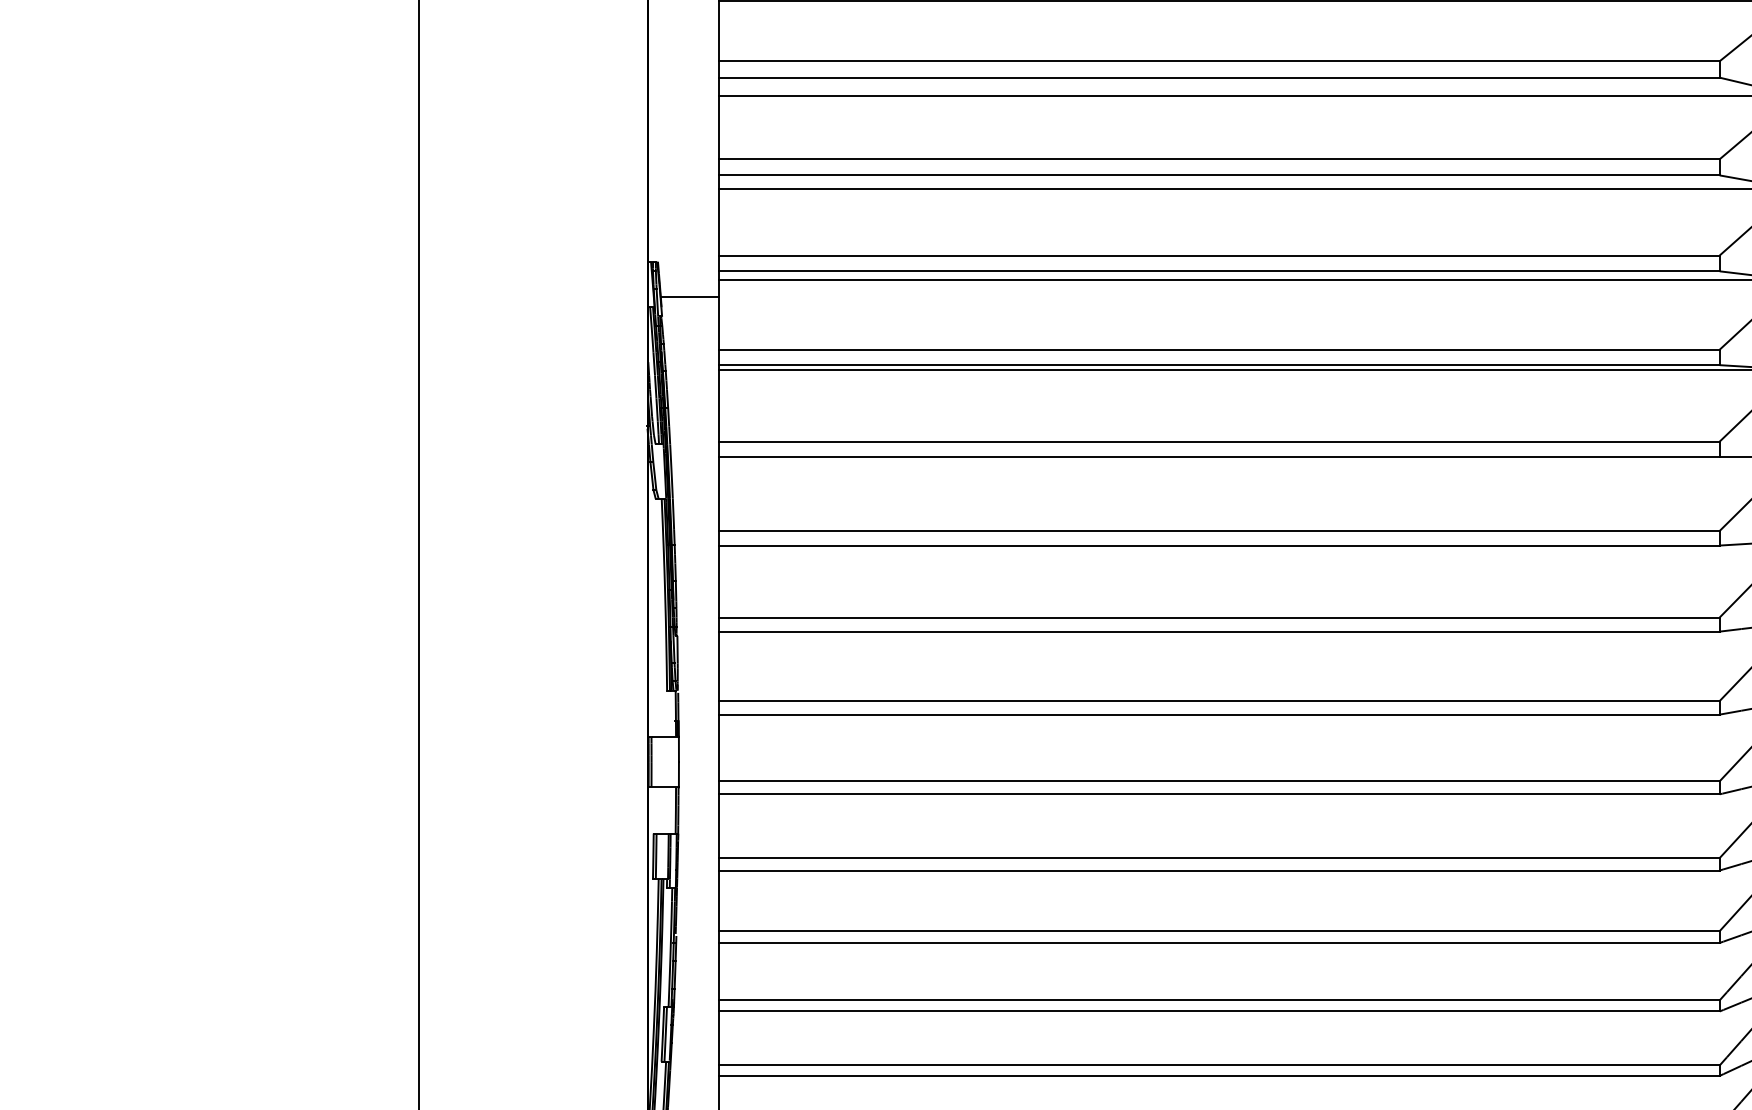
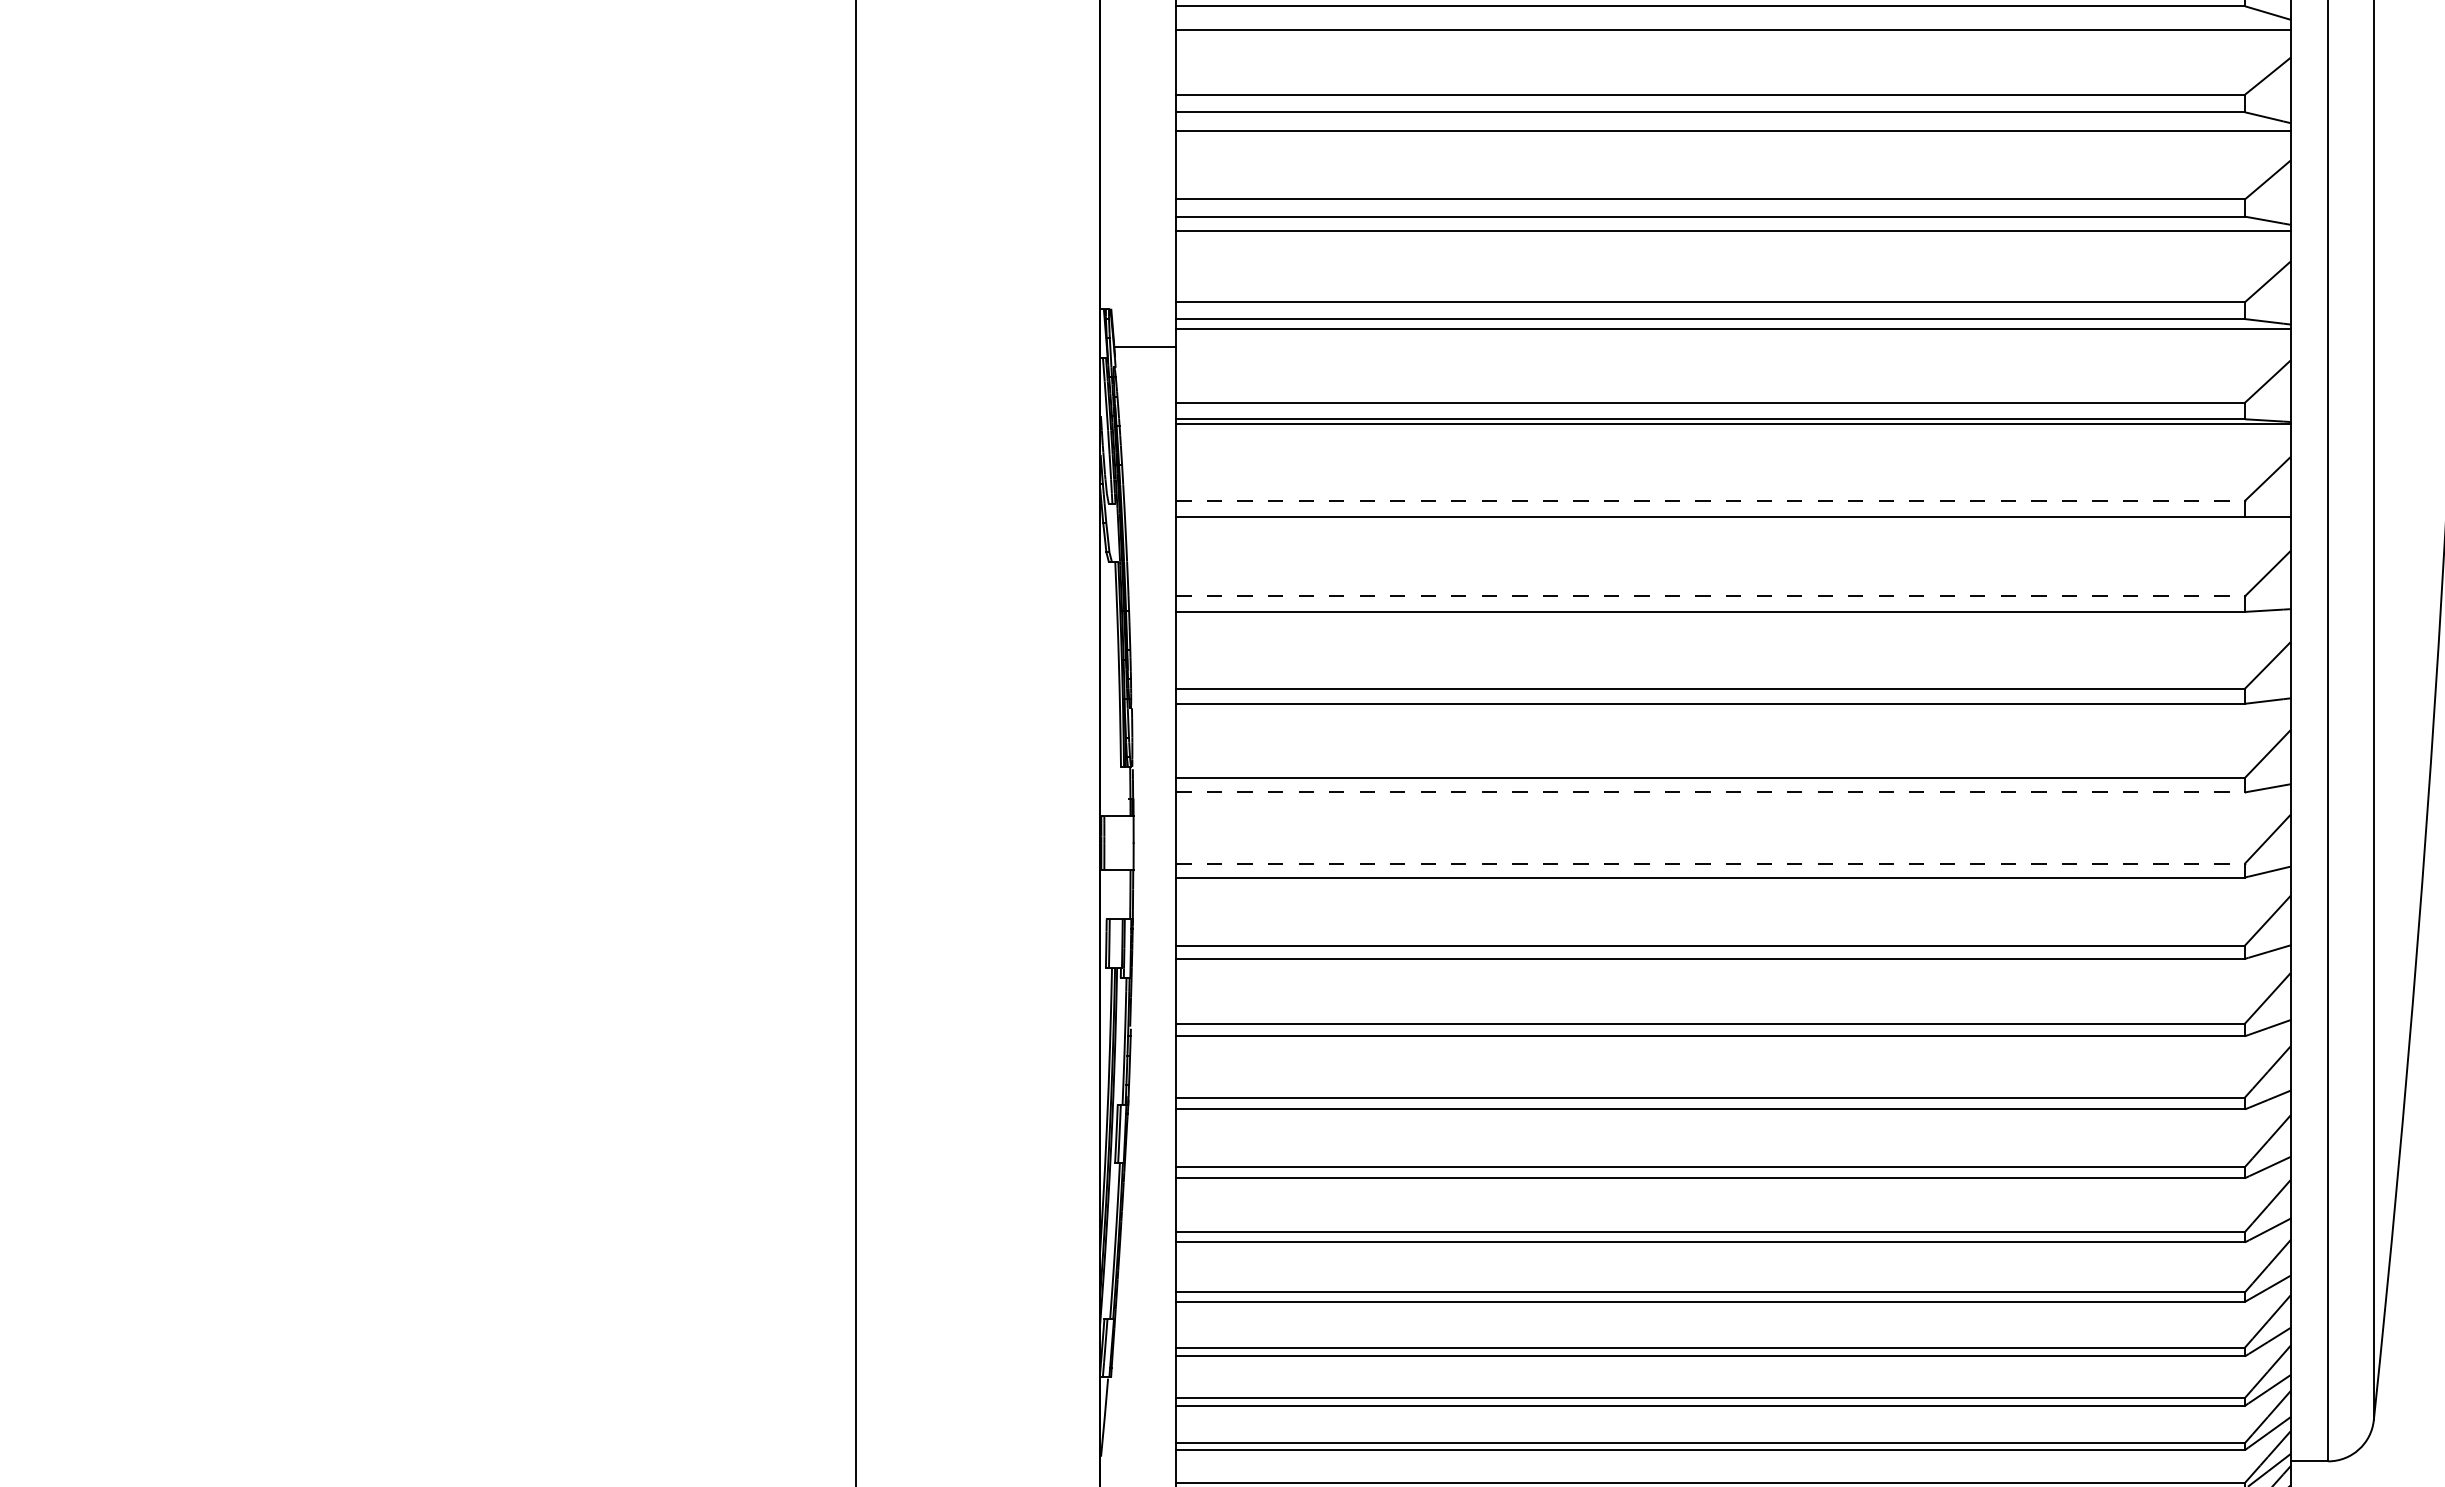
line: (1220, 441) -> (1711, 500), solid -> dashed
line: (1220, 531) -> (1711, 596), solid -> dashed
line: (1220, 714) -> (1711, 792), solid -> dashed
line: (1220, 781) -> (1711, 863), solid -> dashed

